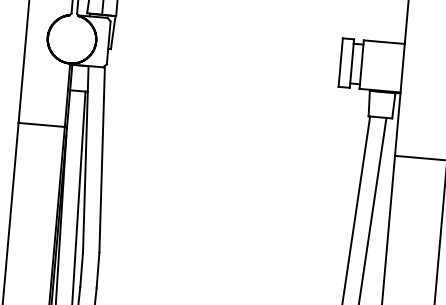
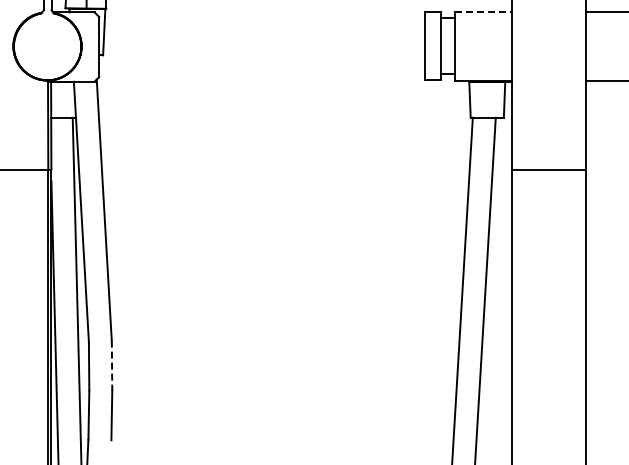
line: (384, 42) -> (483, 12), solid -> dashed
line: (98, 270) -> (112, 365), solid -> dashed

